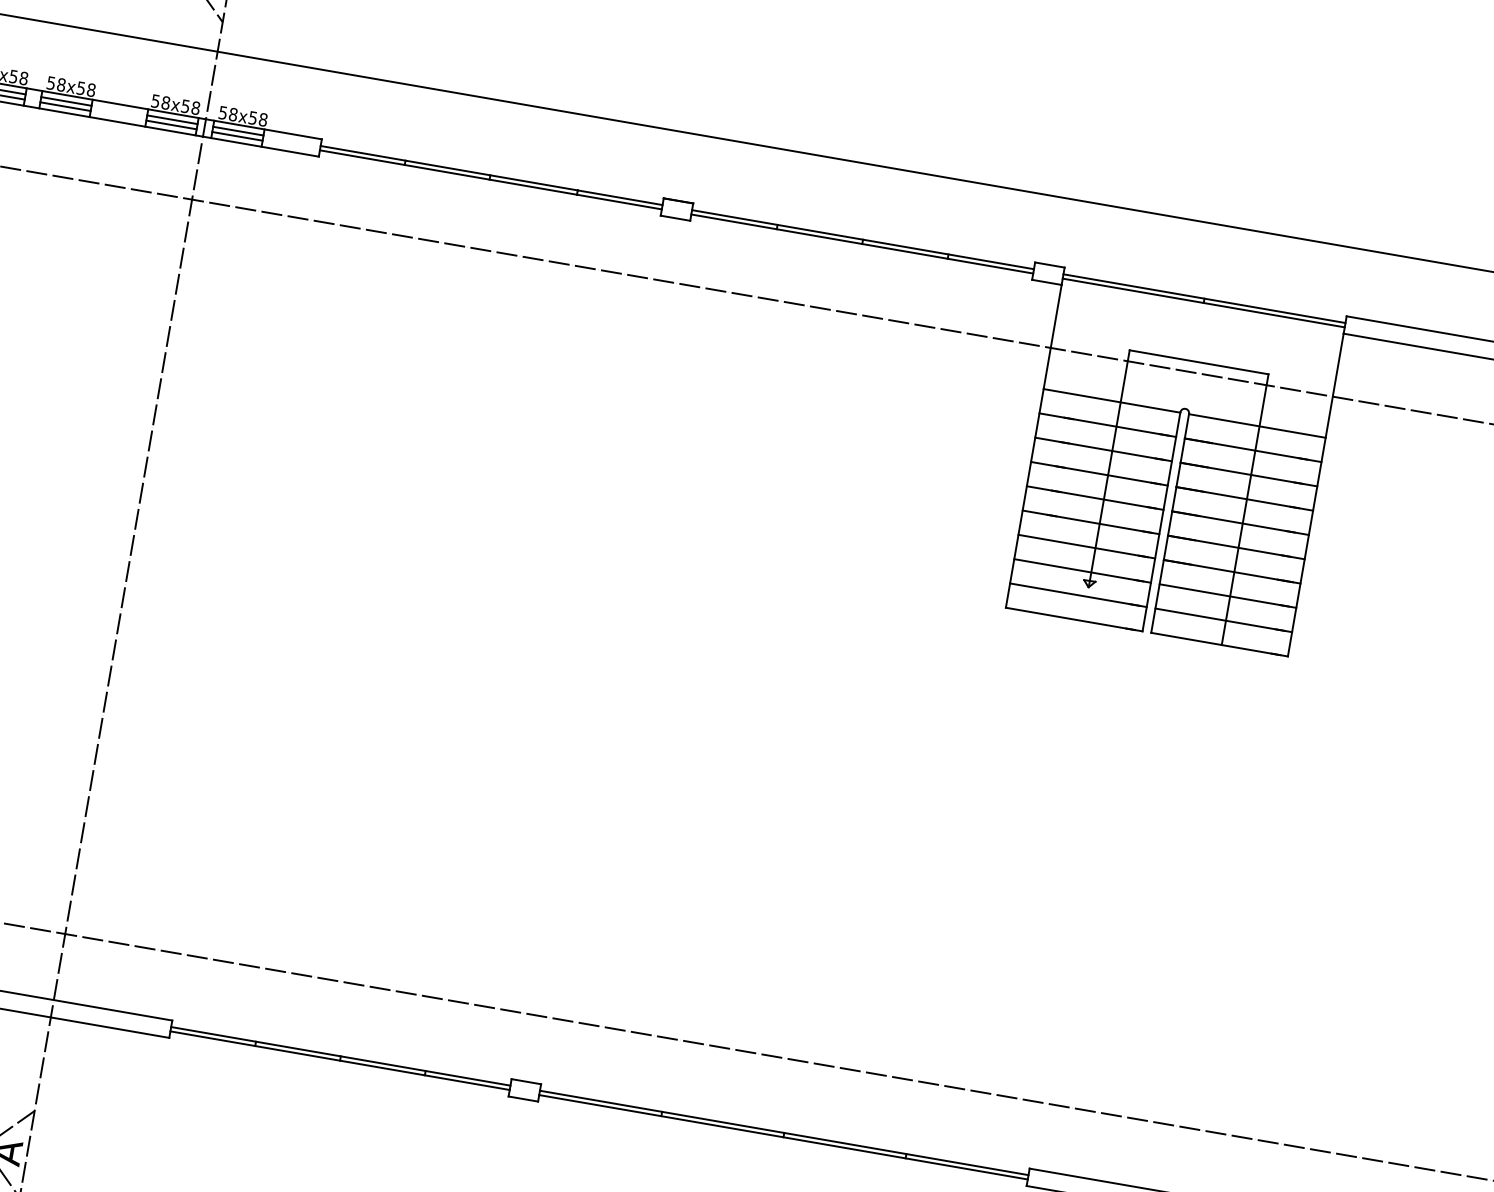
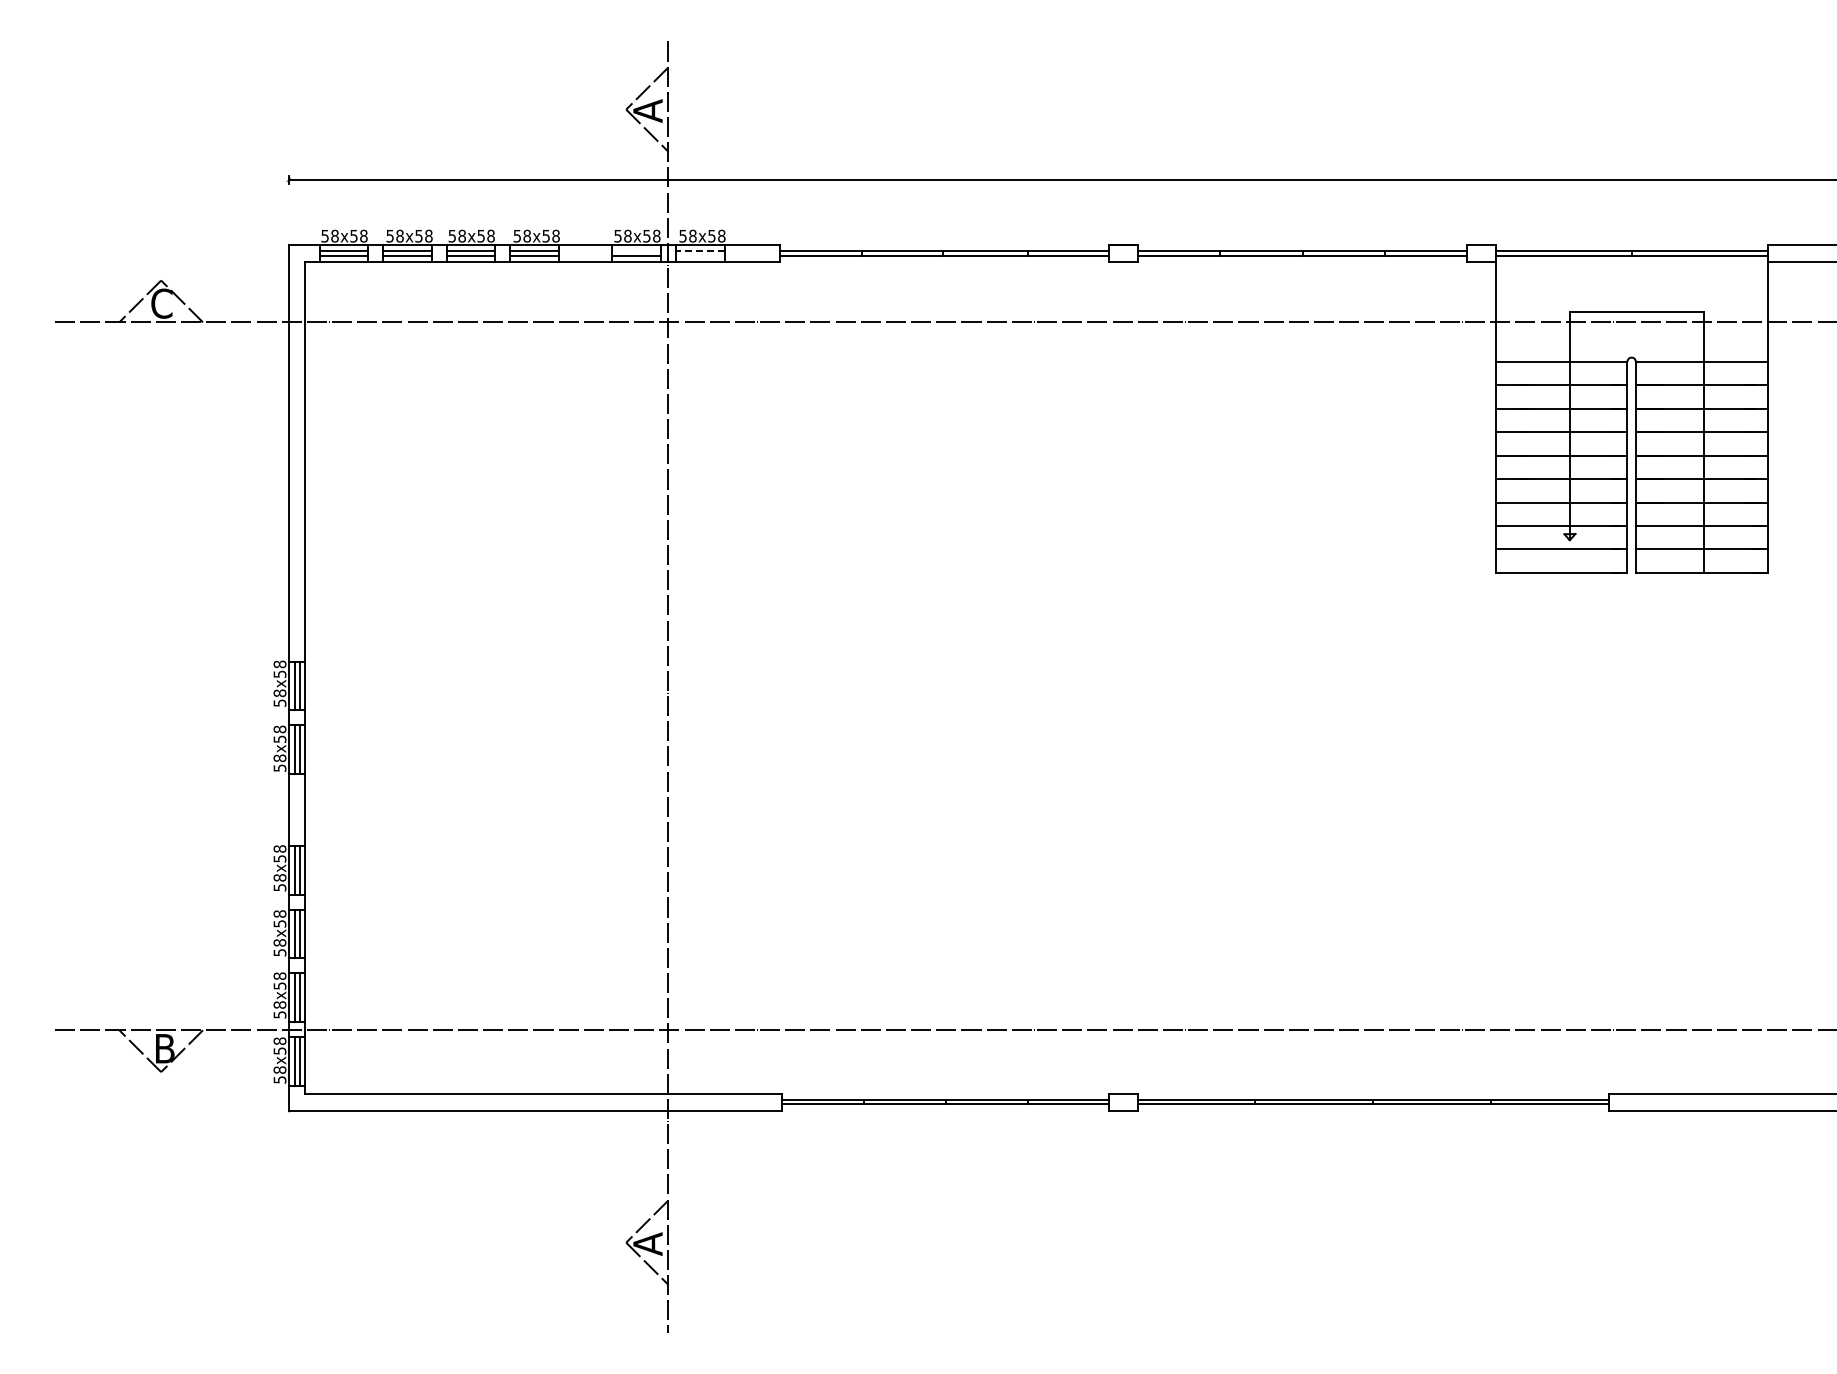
line: (172, 119) -> (636, 250), removed
line: (237, 130) -> (699, 250), solid -> dashed
line: (237, 136) -> (700, 255), removed

